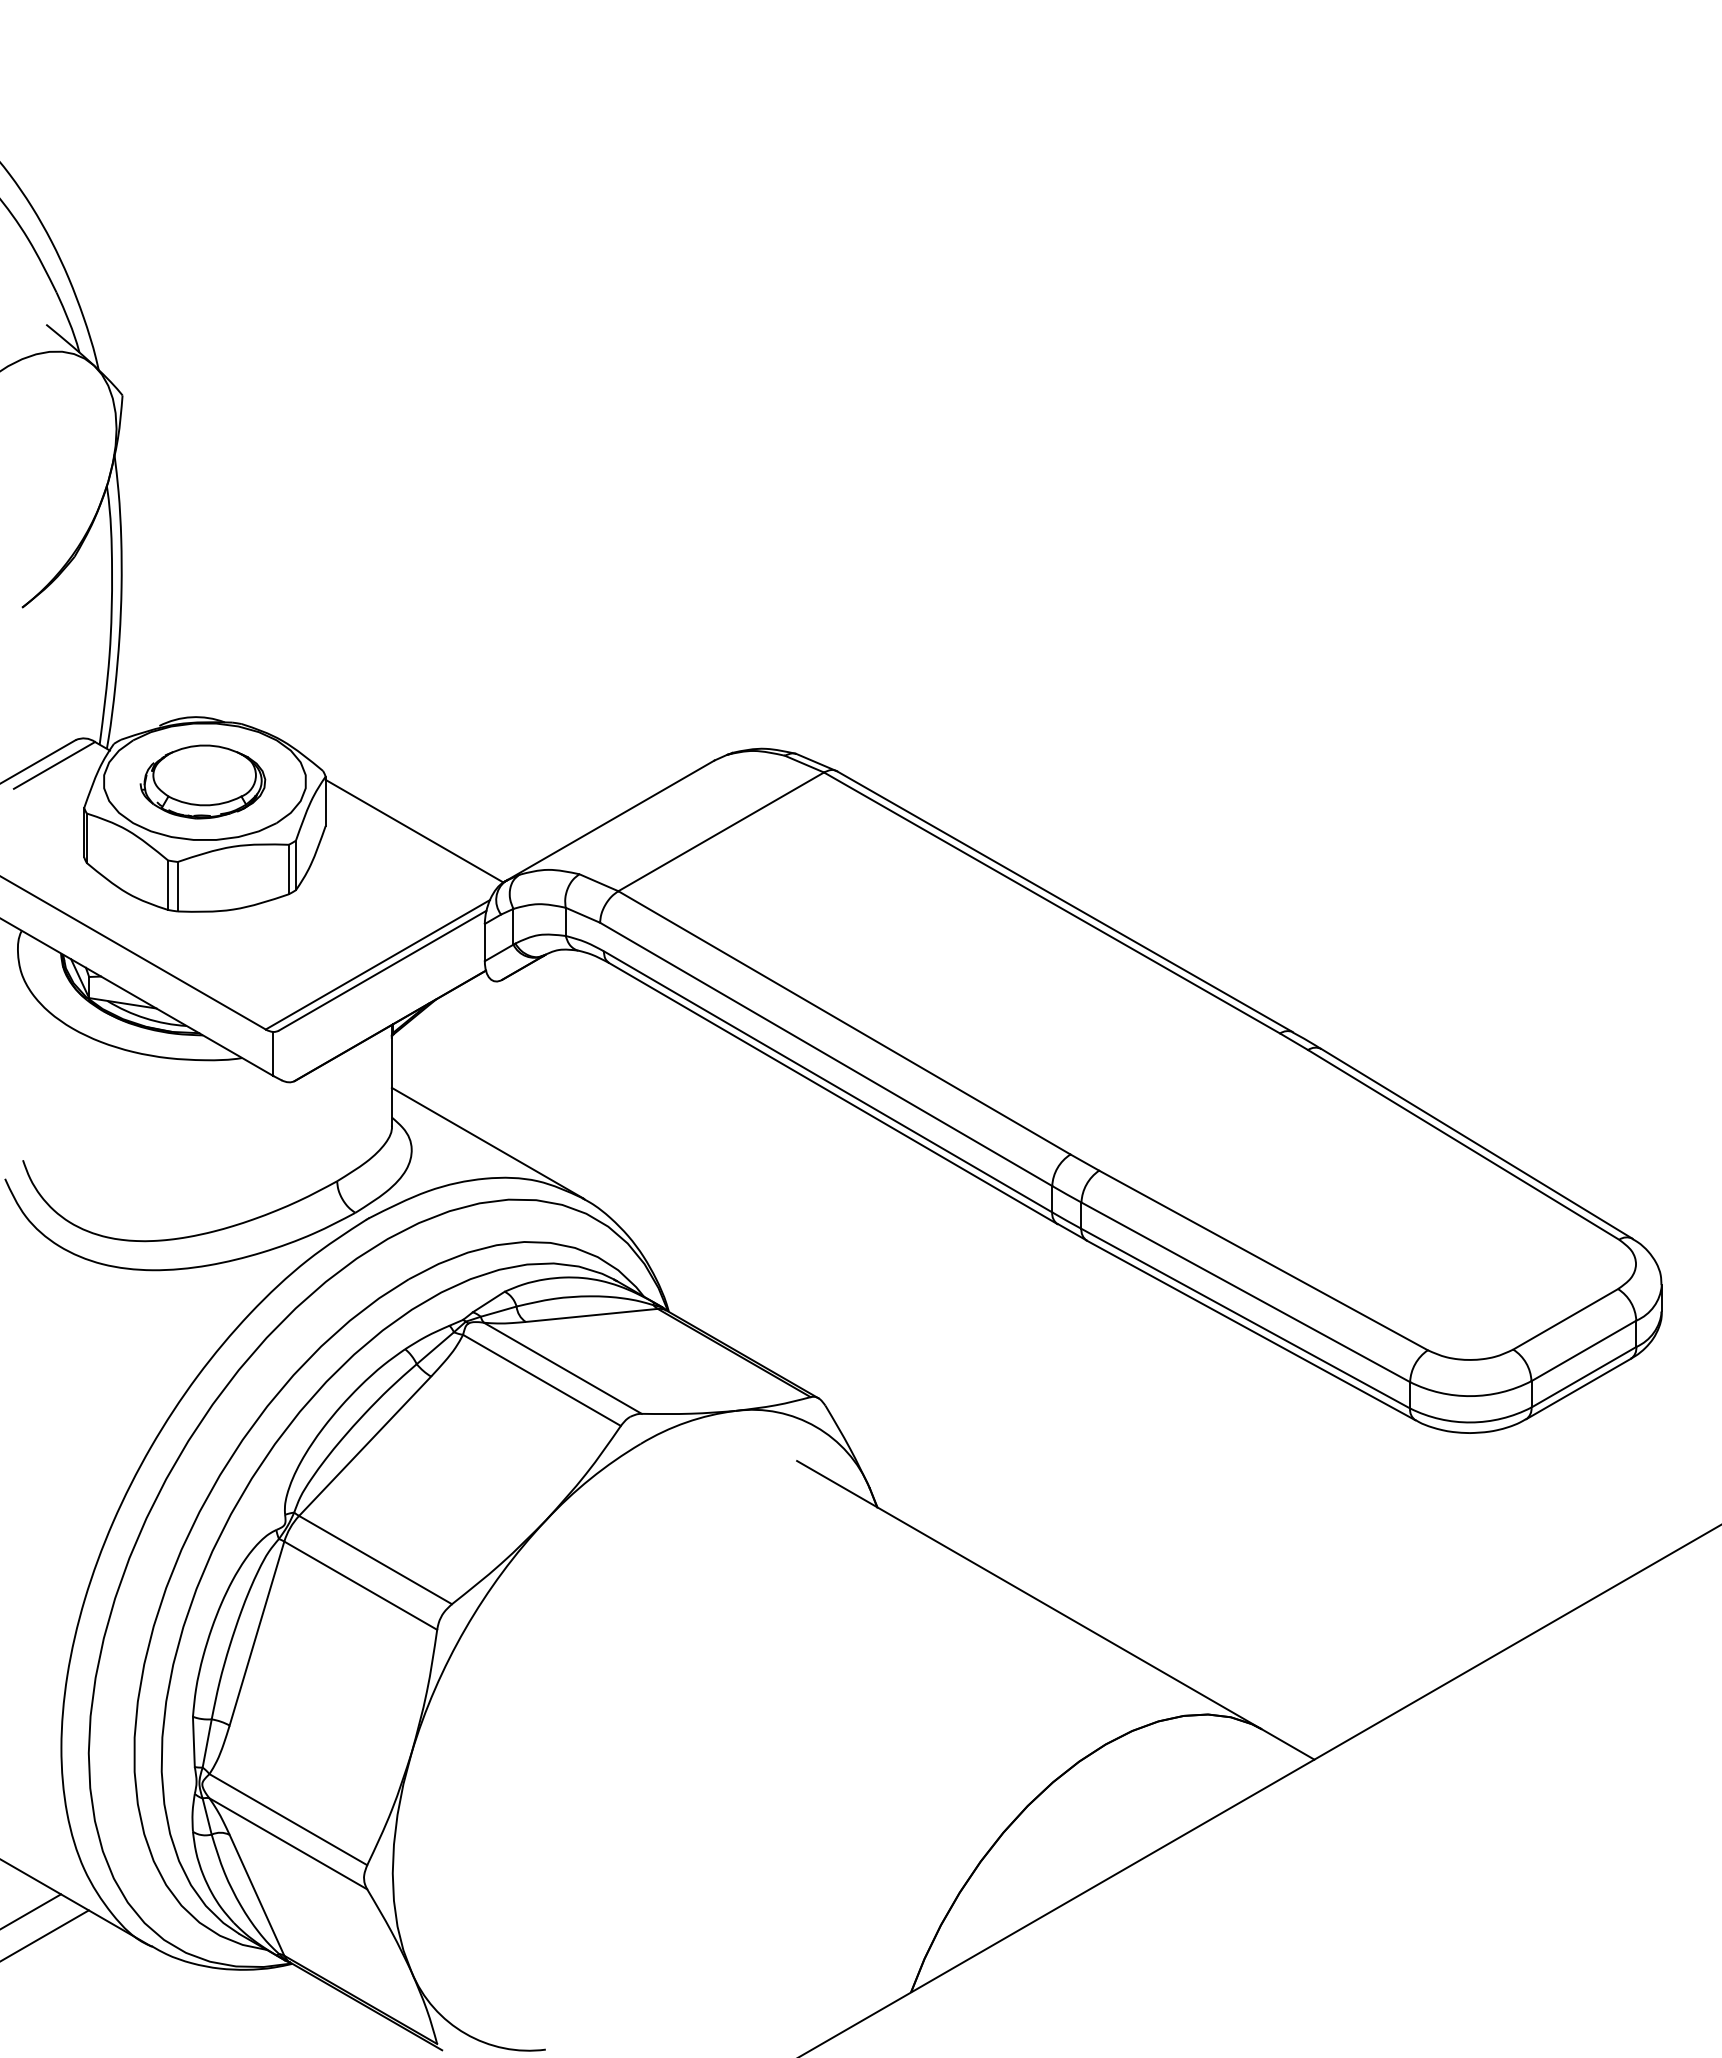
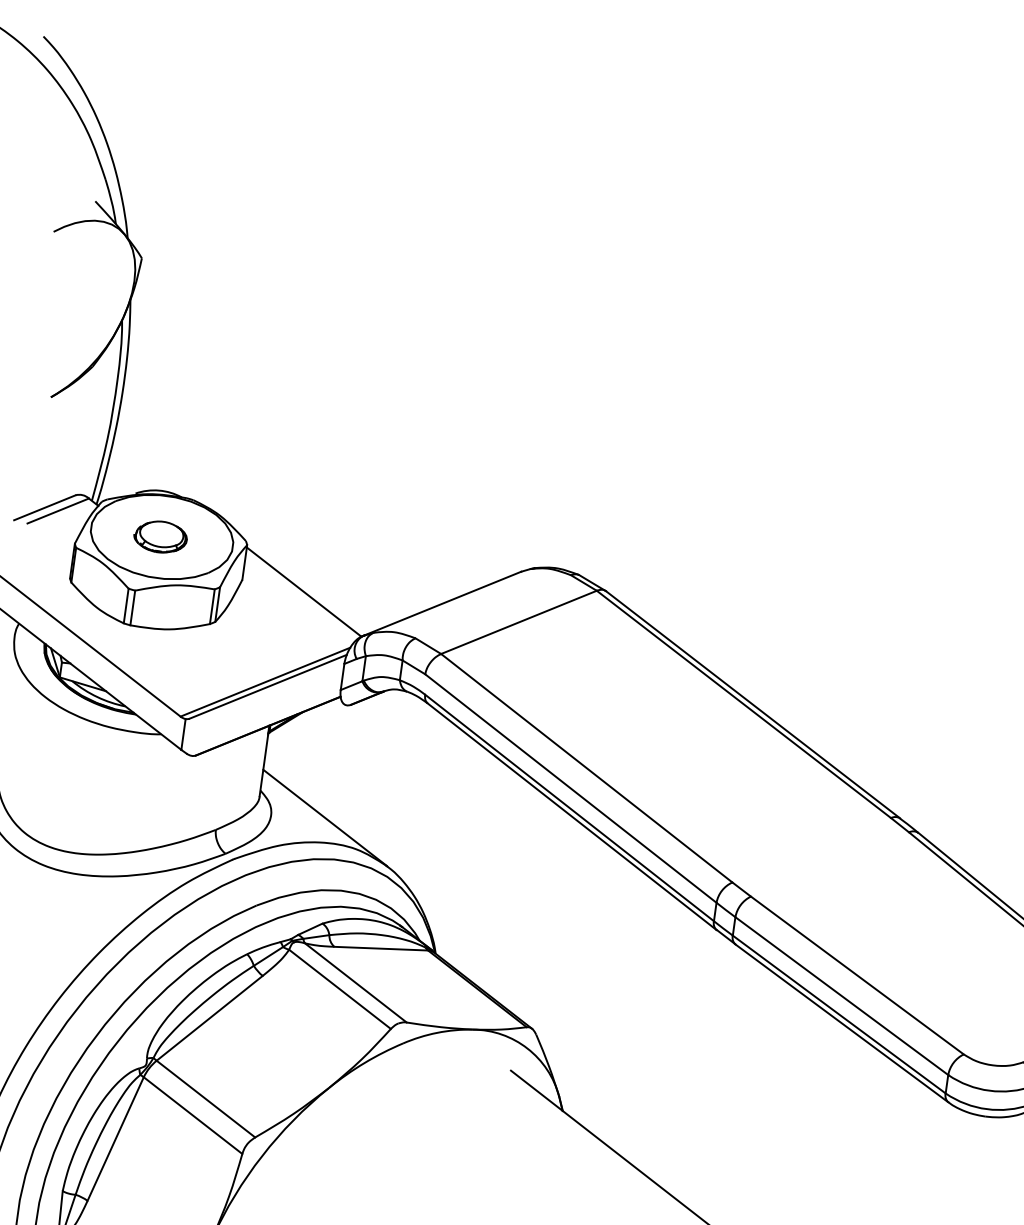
part: (202, 781) -> (160, 536), size x0.6

